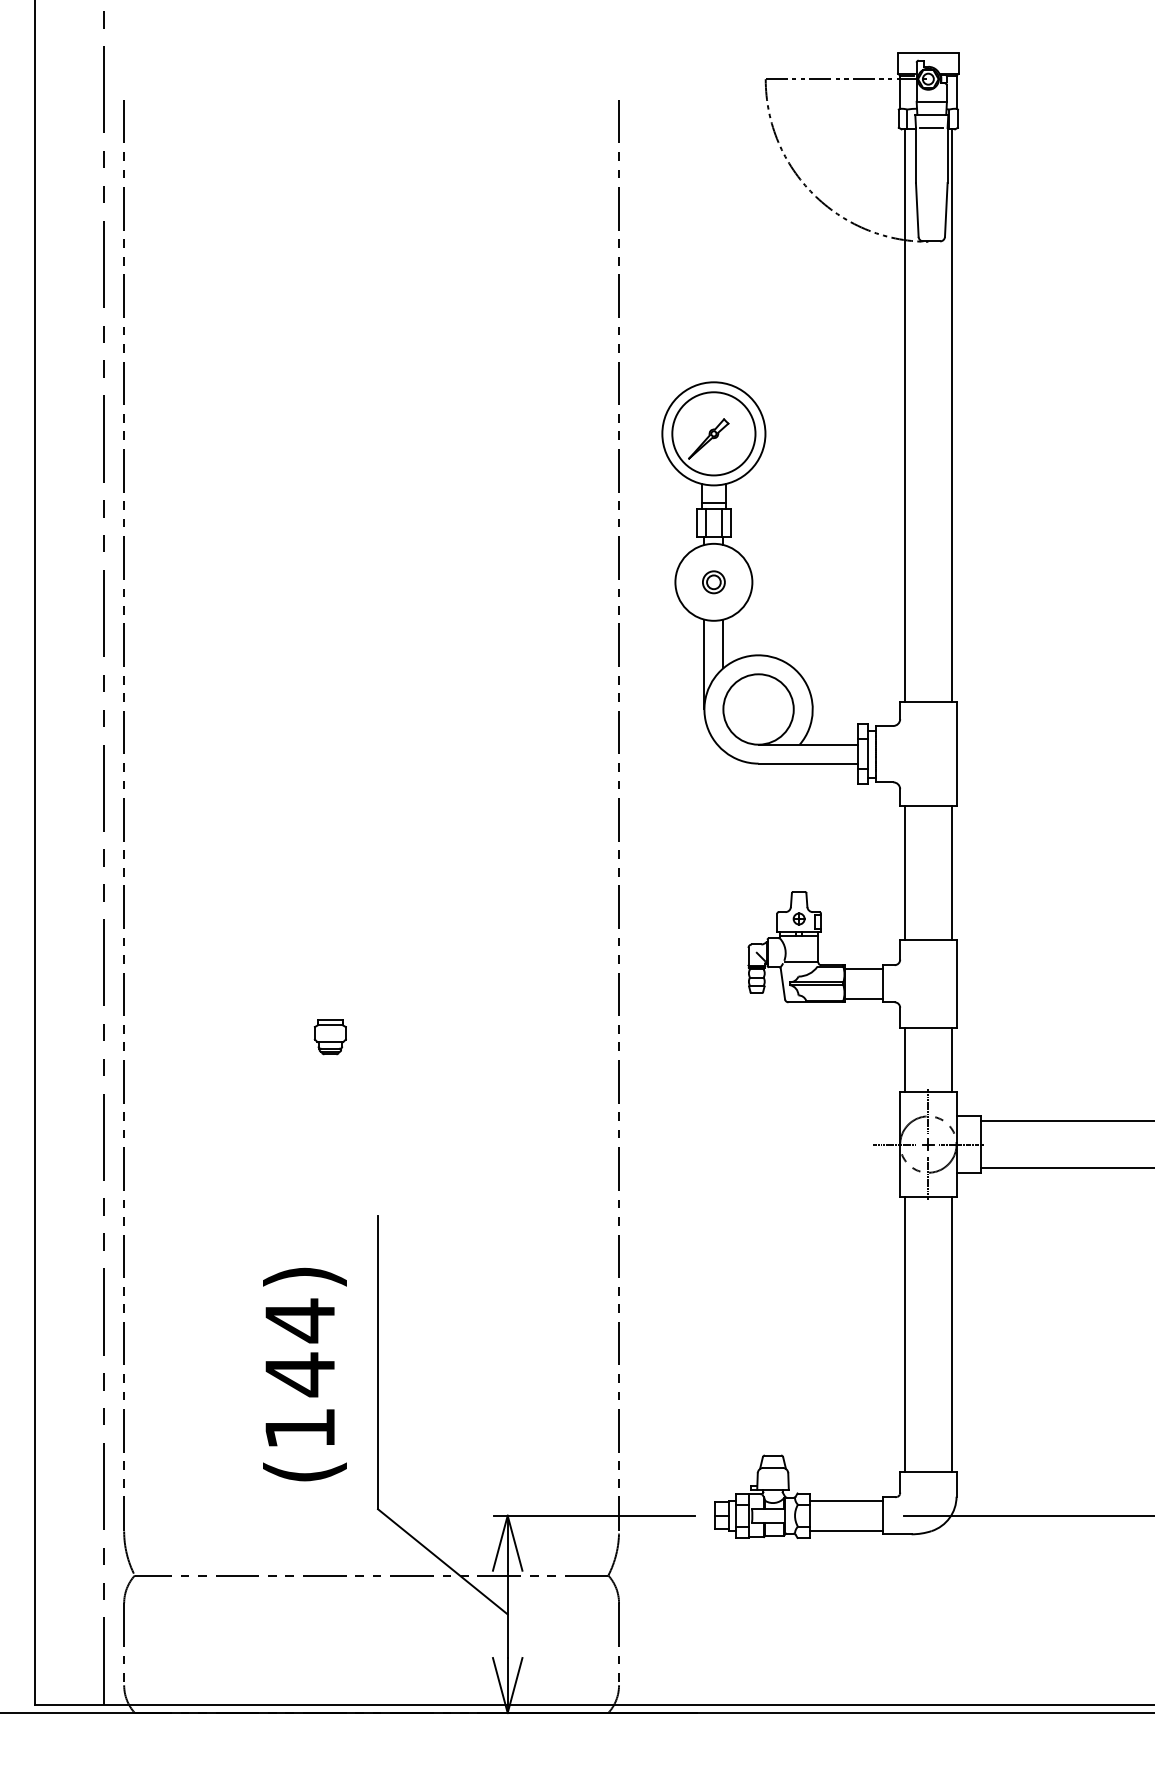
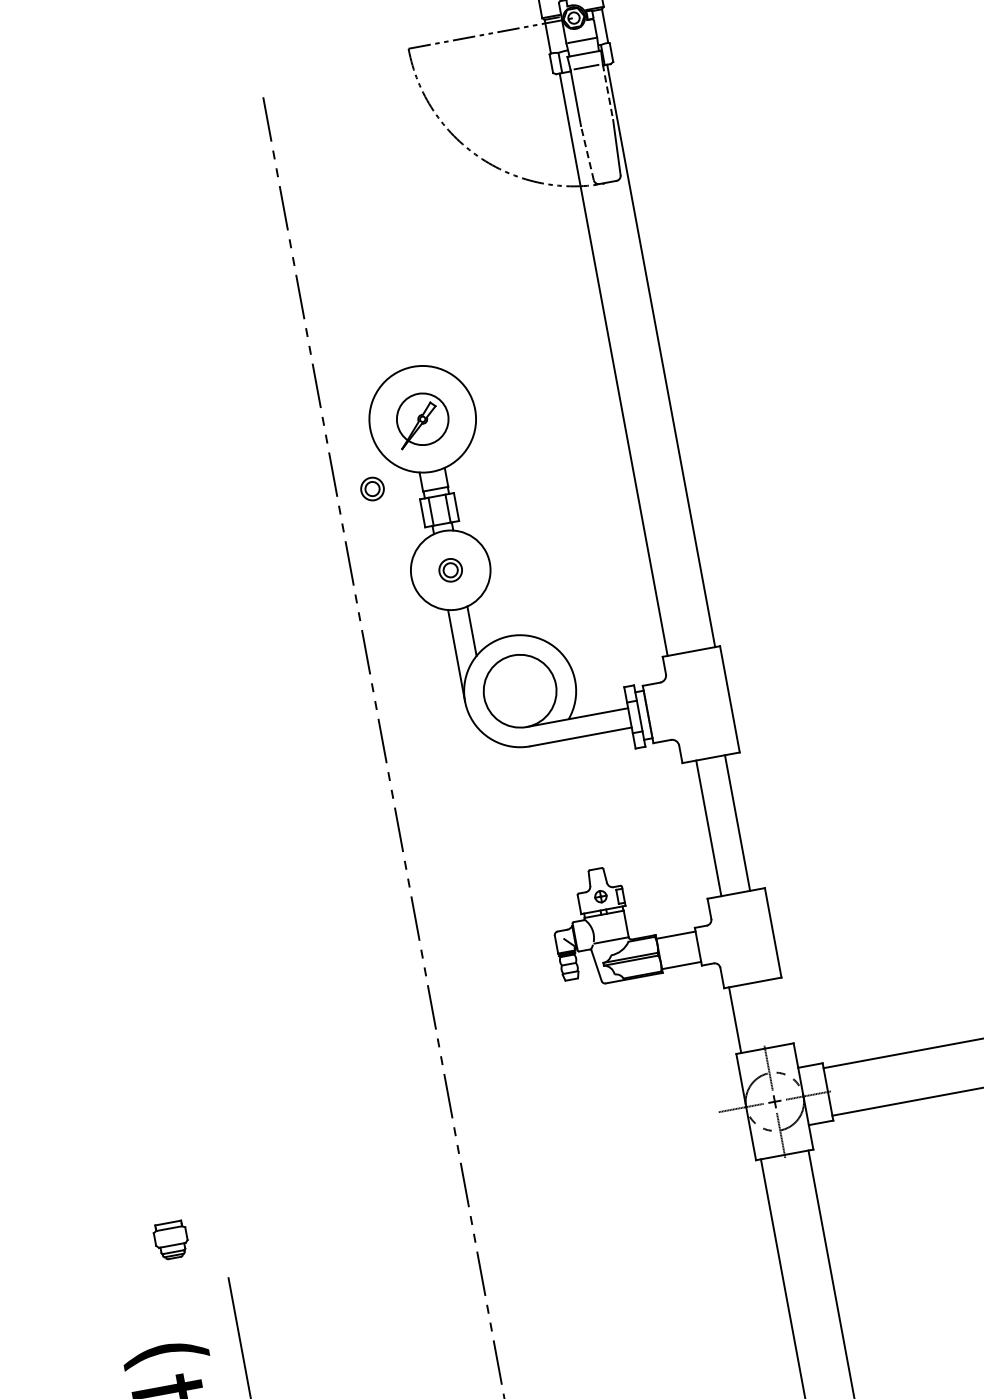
line: (947, 156) -> (608, 93), solid -> dashed
line: (917, 209) -> (587, 152), solid -> dashed
circle: (713, 433) -> (422, 419), size x0.6
part: (653, 491) -> (372, 489), added
line: (905, 872) -> (737, 822), moved
line: (951, 872) -> (708, 827), moved
part: (329, 1037) -> (170, 1241), moved
line: (951, 1059) -> (782, 1010), removed

